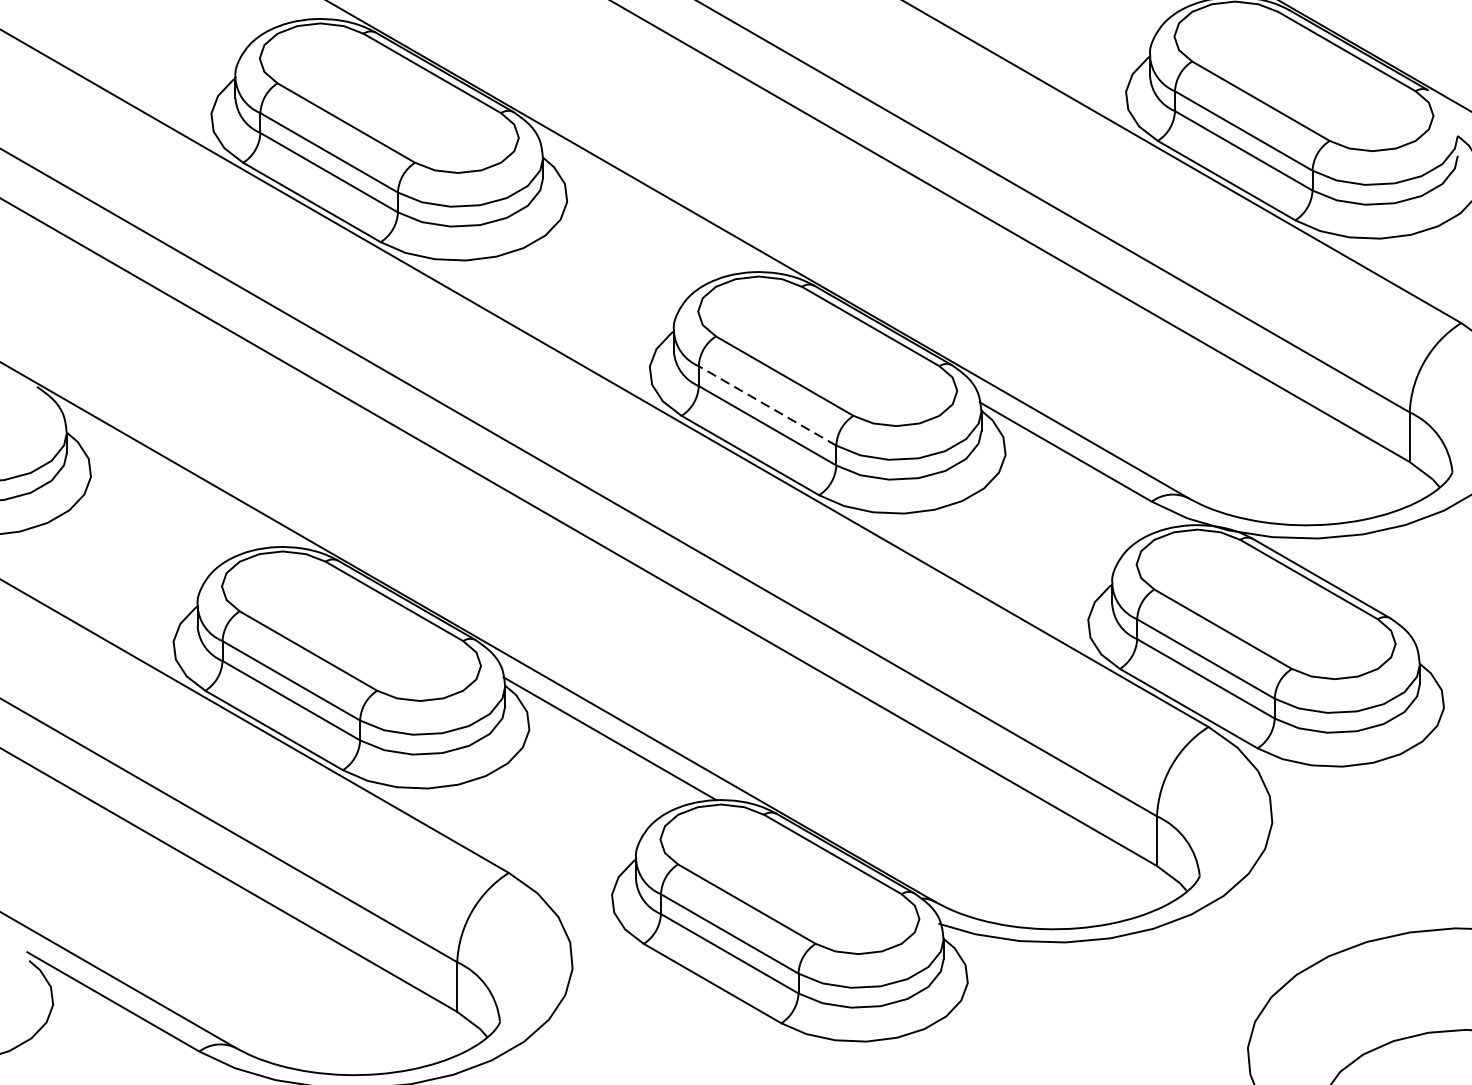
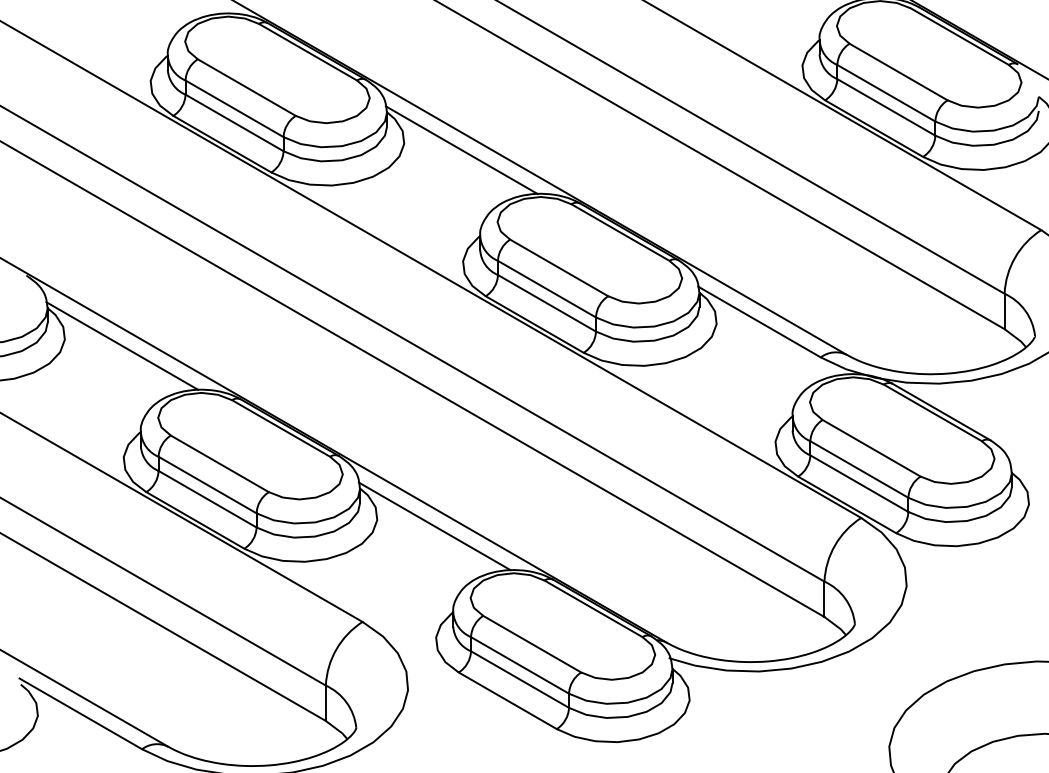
line: (647, 209) -> (461, 149), added
line: (766, 406) -> (546, 289), dashed -> solid
line: (171, 484) -> (122, 345), added

